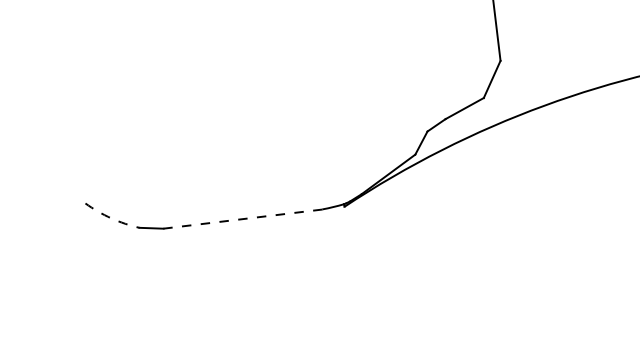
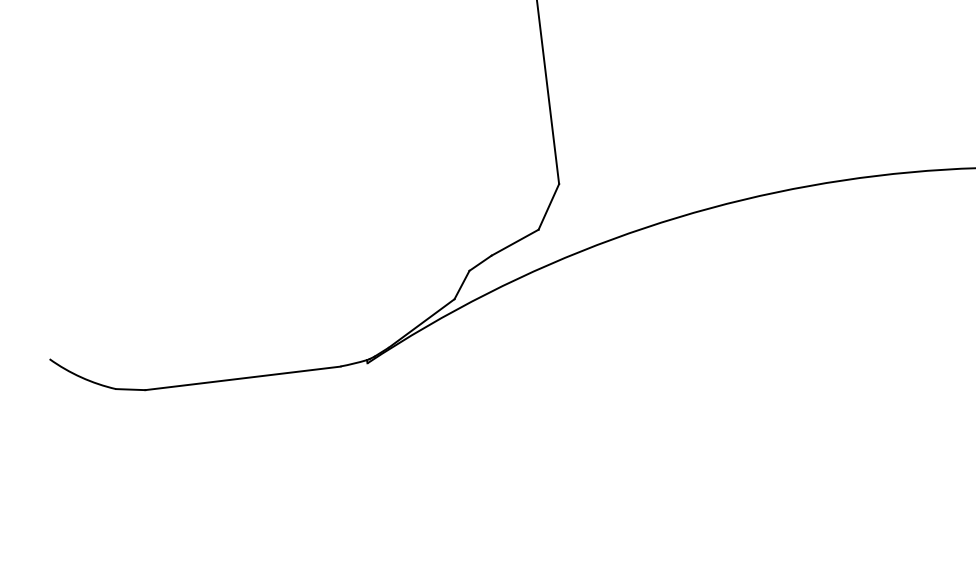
arc: (111, 218) -> (81, 377), dashed -> solid
line: (242, 219) -> (242, 378), dashed -> solid

